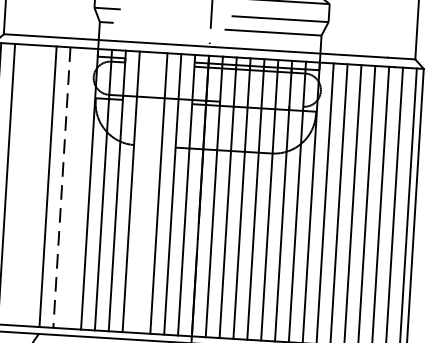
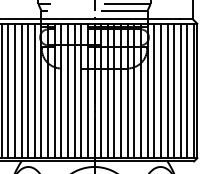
line: (20, 184) -> (8, 90), added
line: (33, 184) -> (14, 90), added
line: (75, 187) -> (34, 90), added
line: (62, 188) -> (28, 91), dashed -> solid
line: (144, 191) -> (67, 90), added

